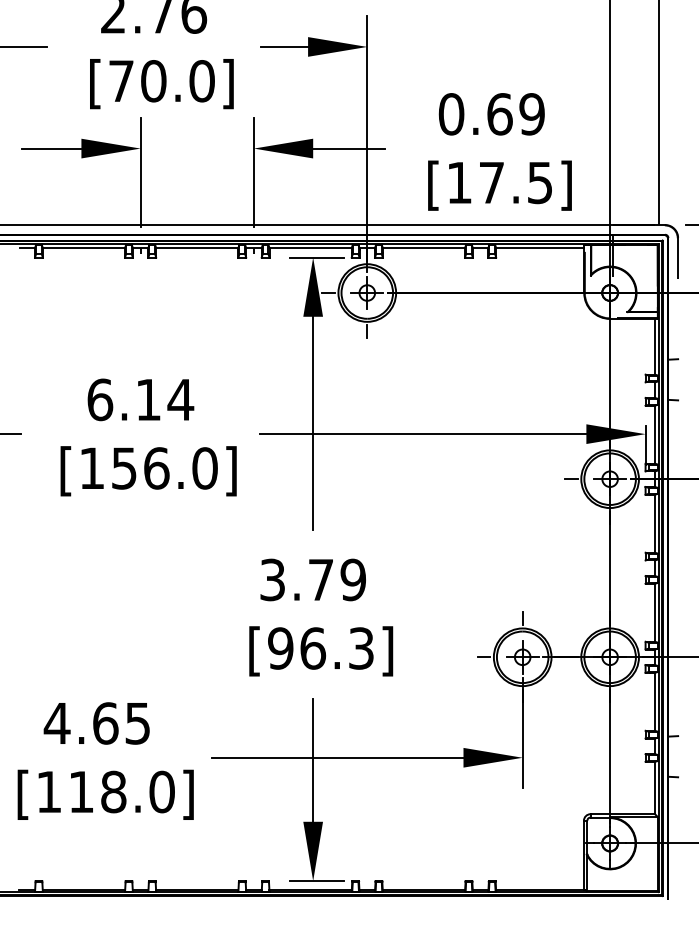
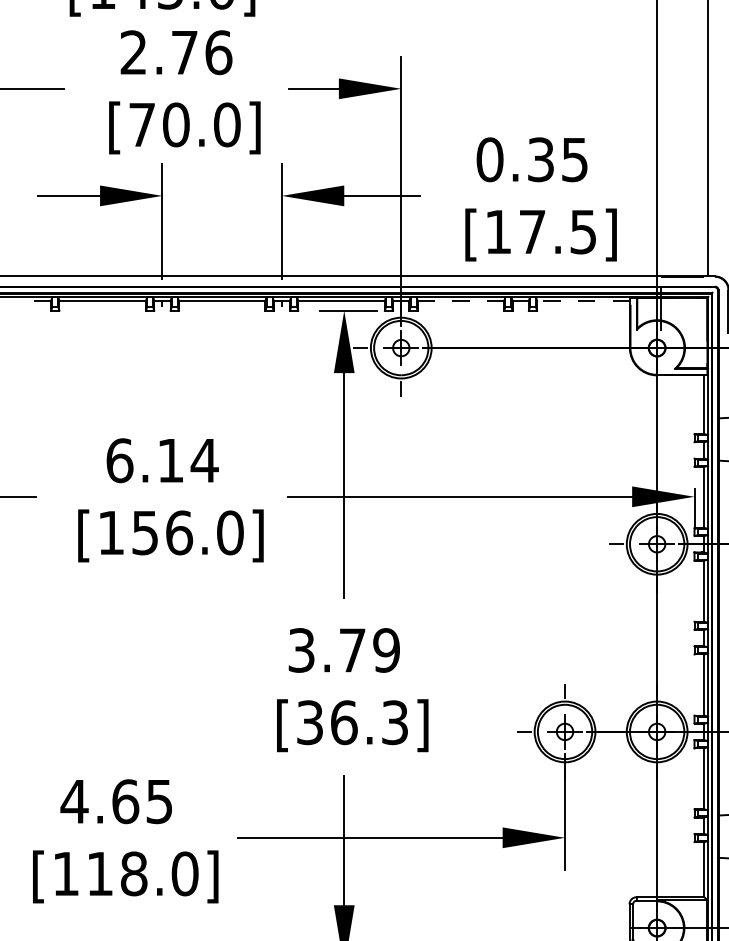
text: (515, 114) -> (557, 159), 0.69 -> 0.35
line: (423, 248) -> (460, 301), solid -> dashed
line: (539, 248) -> (582, 301), solid -> dashed
text: (280, 648) -> (309, 722), [96.3] -> [36.3]

